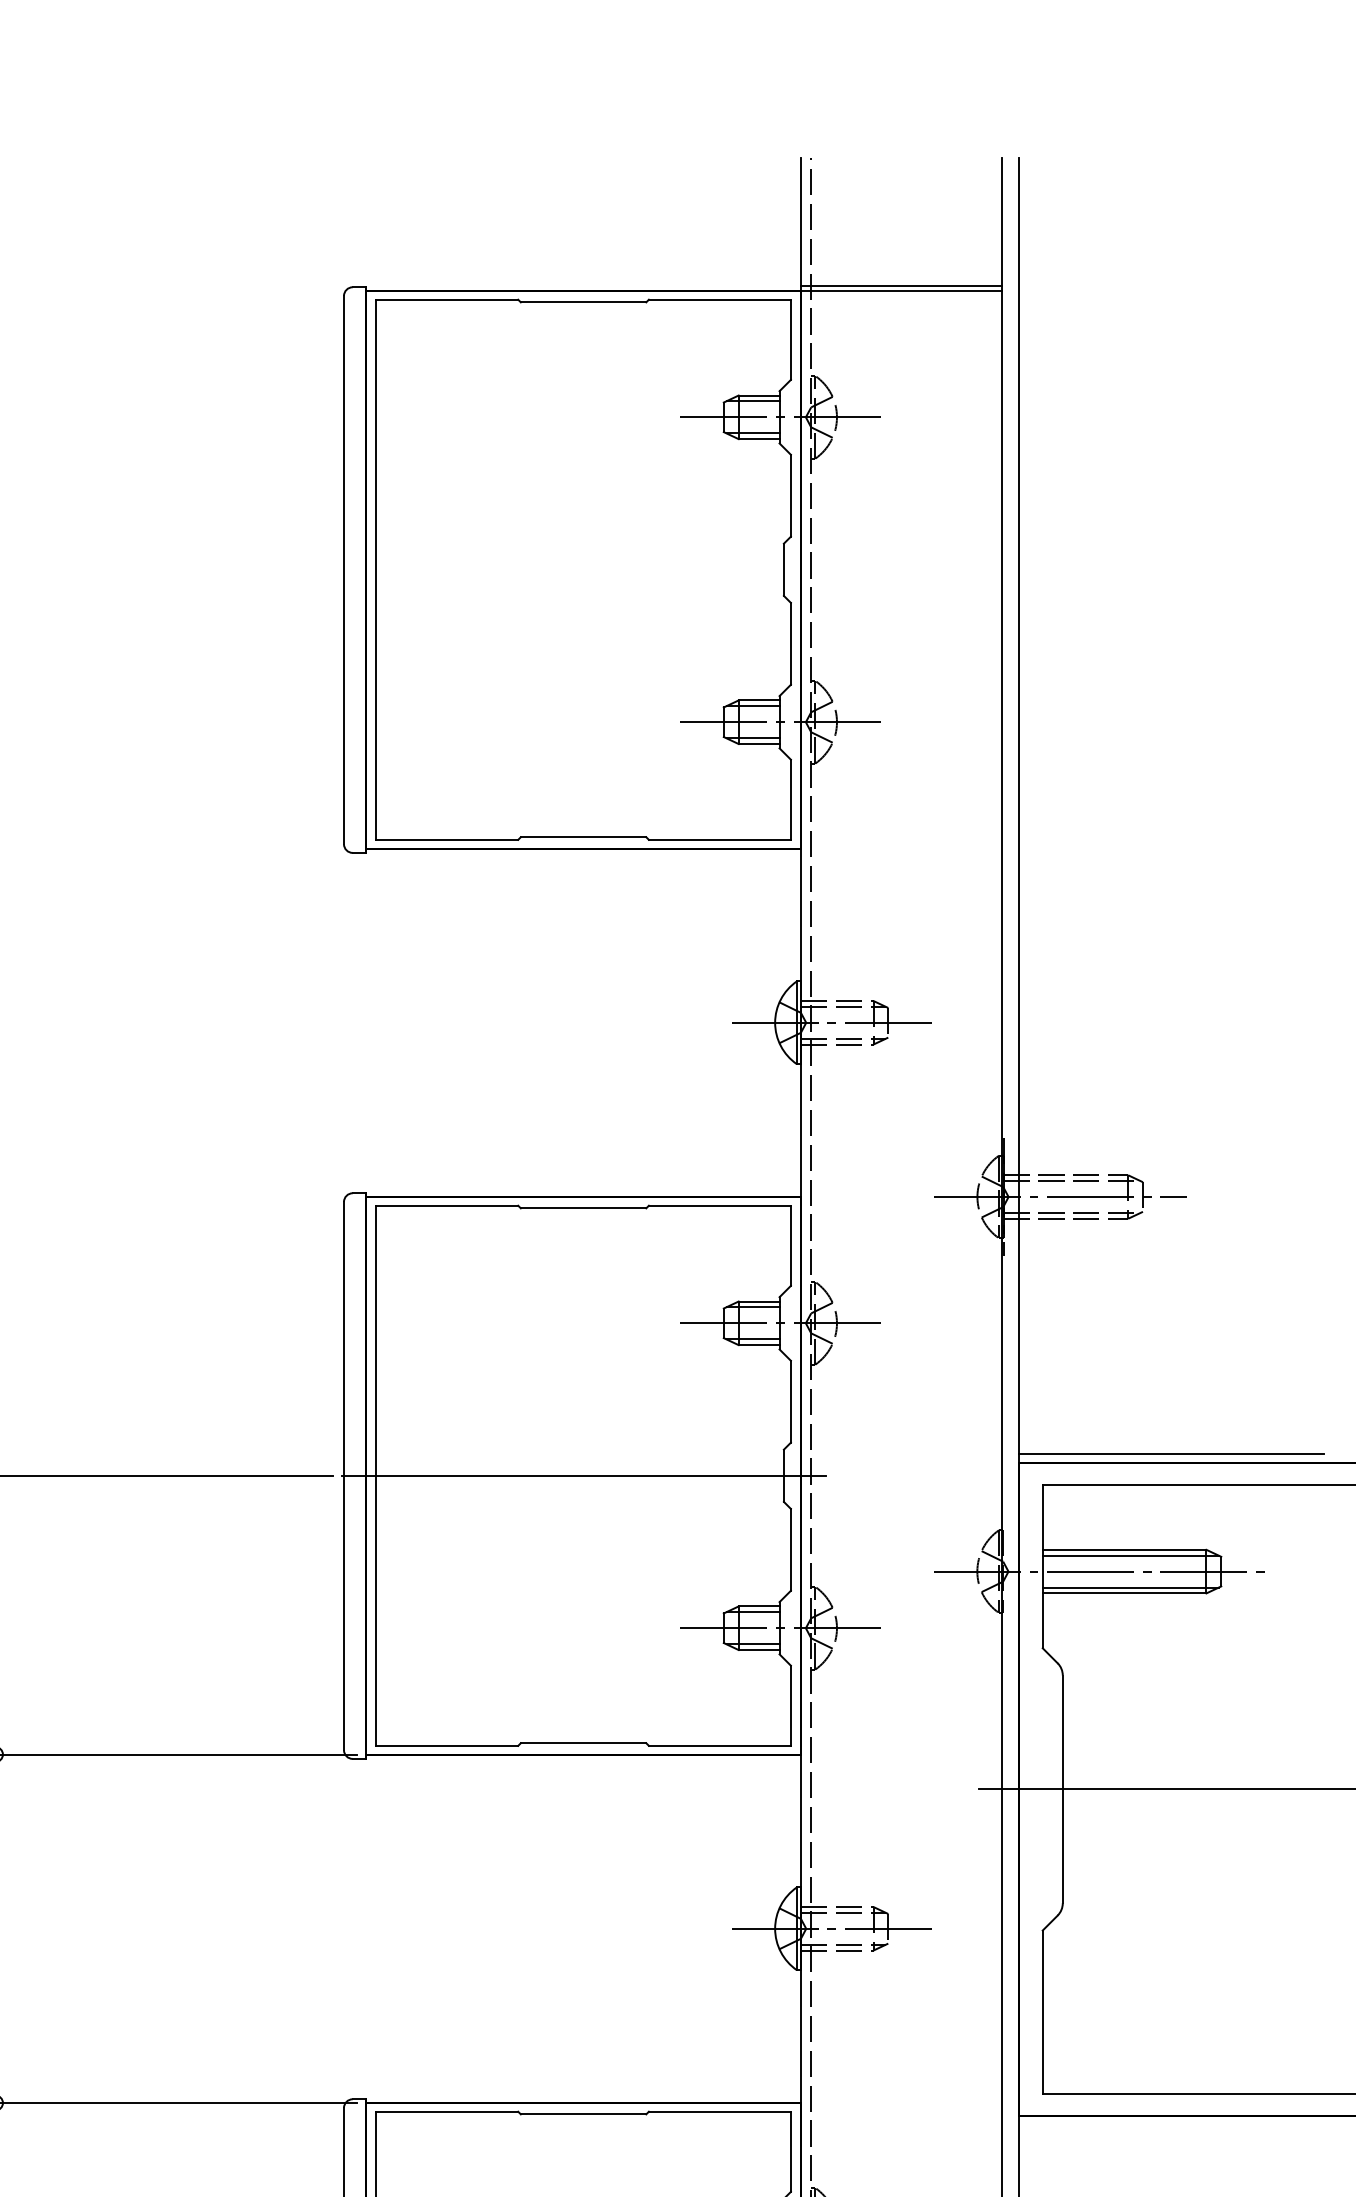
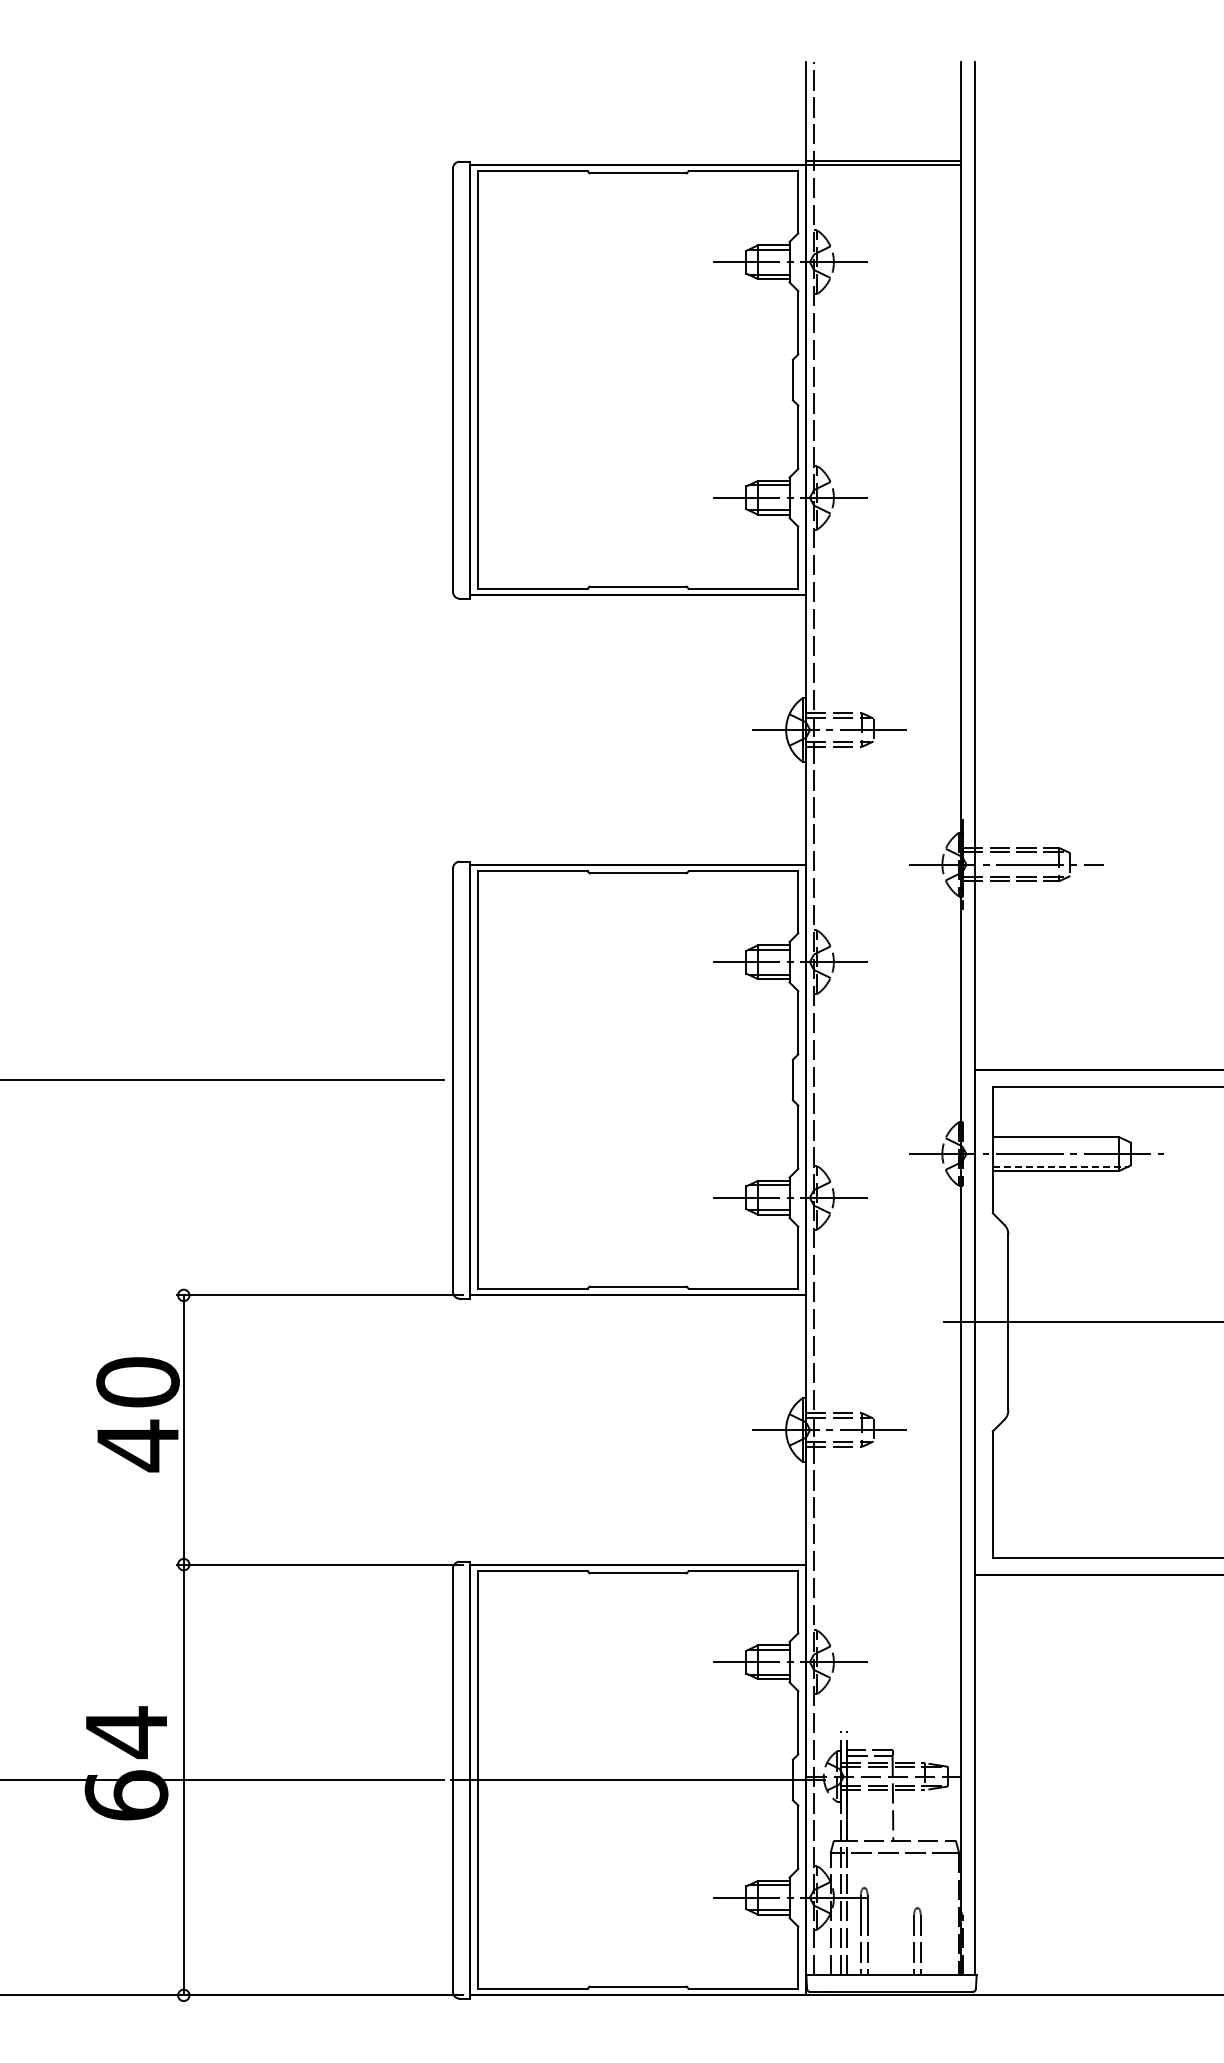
line: (1171, 1454) -> (1092, 1063), removed
line: (584, 1476) -> (638, 1080), removed
line: (1130, 1555) -> (1060, 1141), removed
line: (1130, 1587) -> (1060, 1166), solid -> dashed

